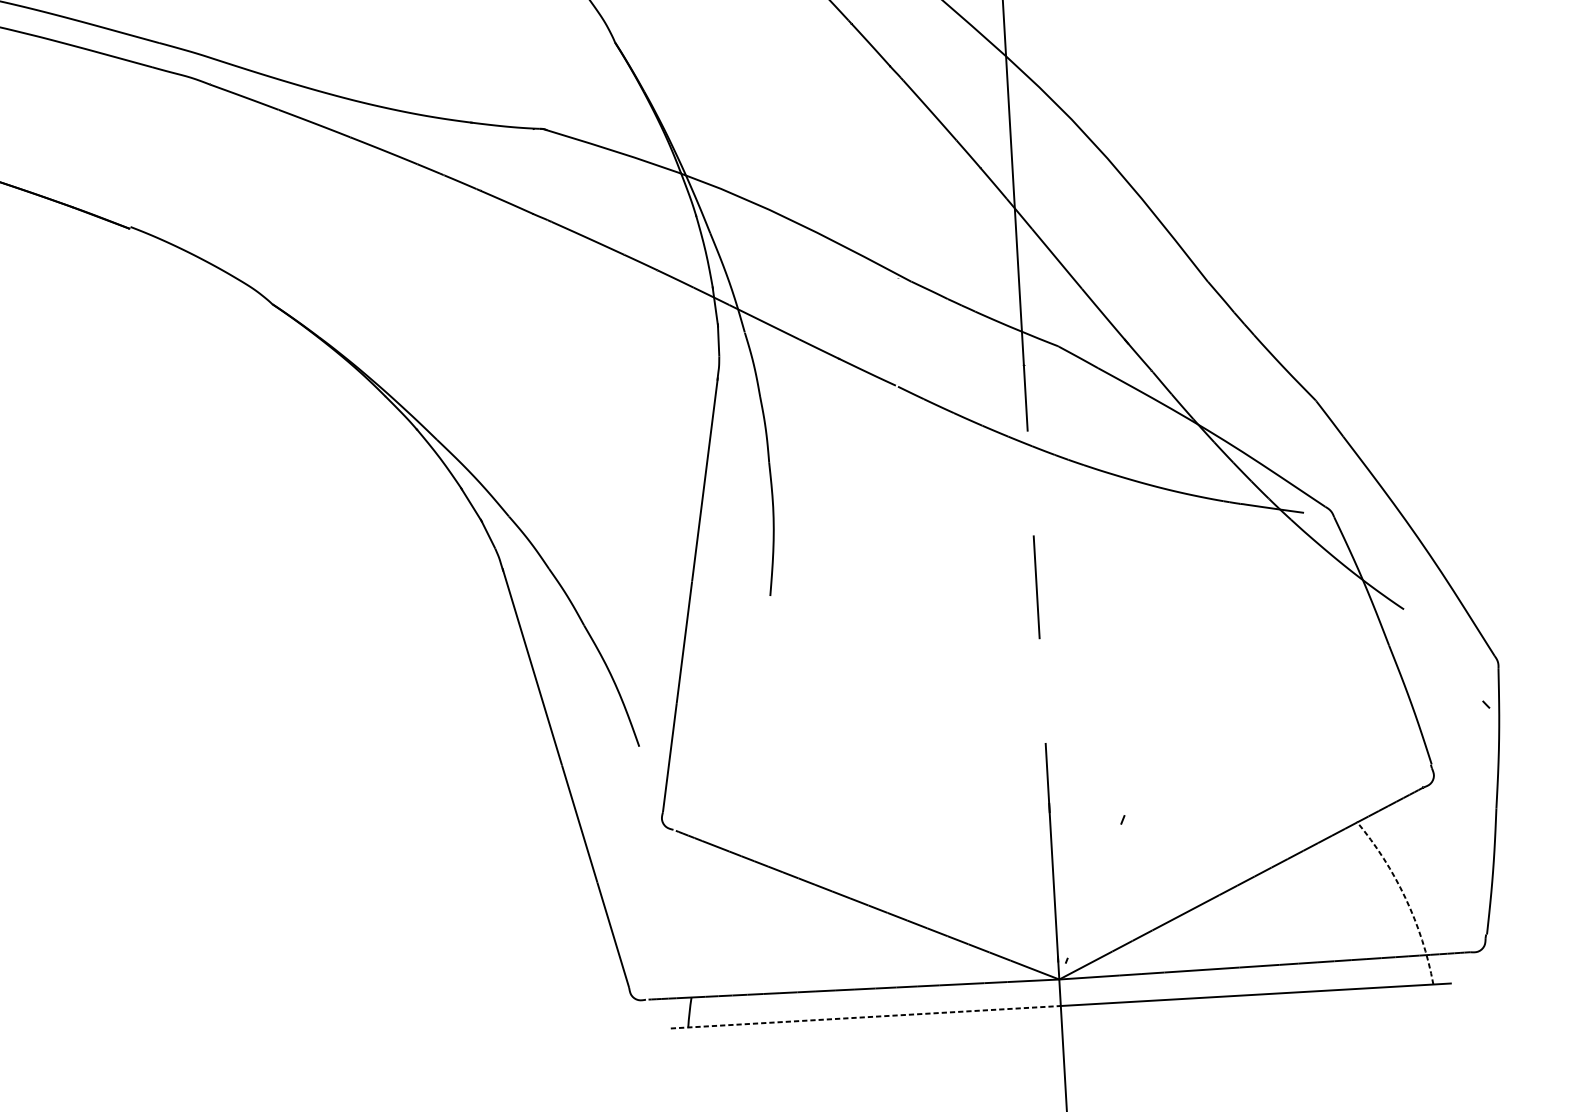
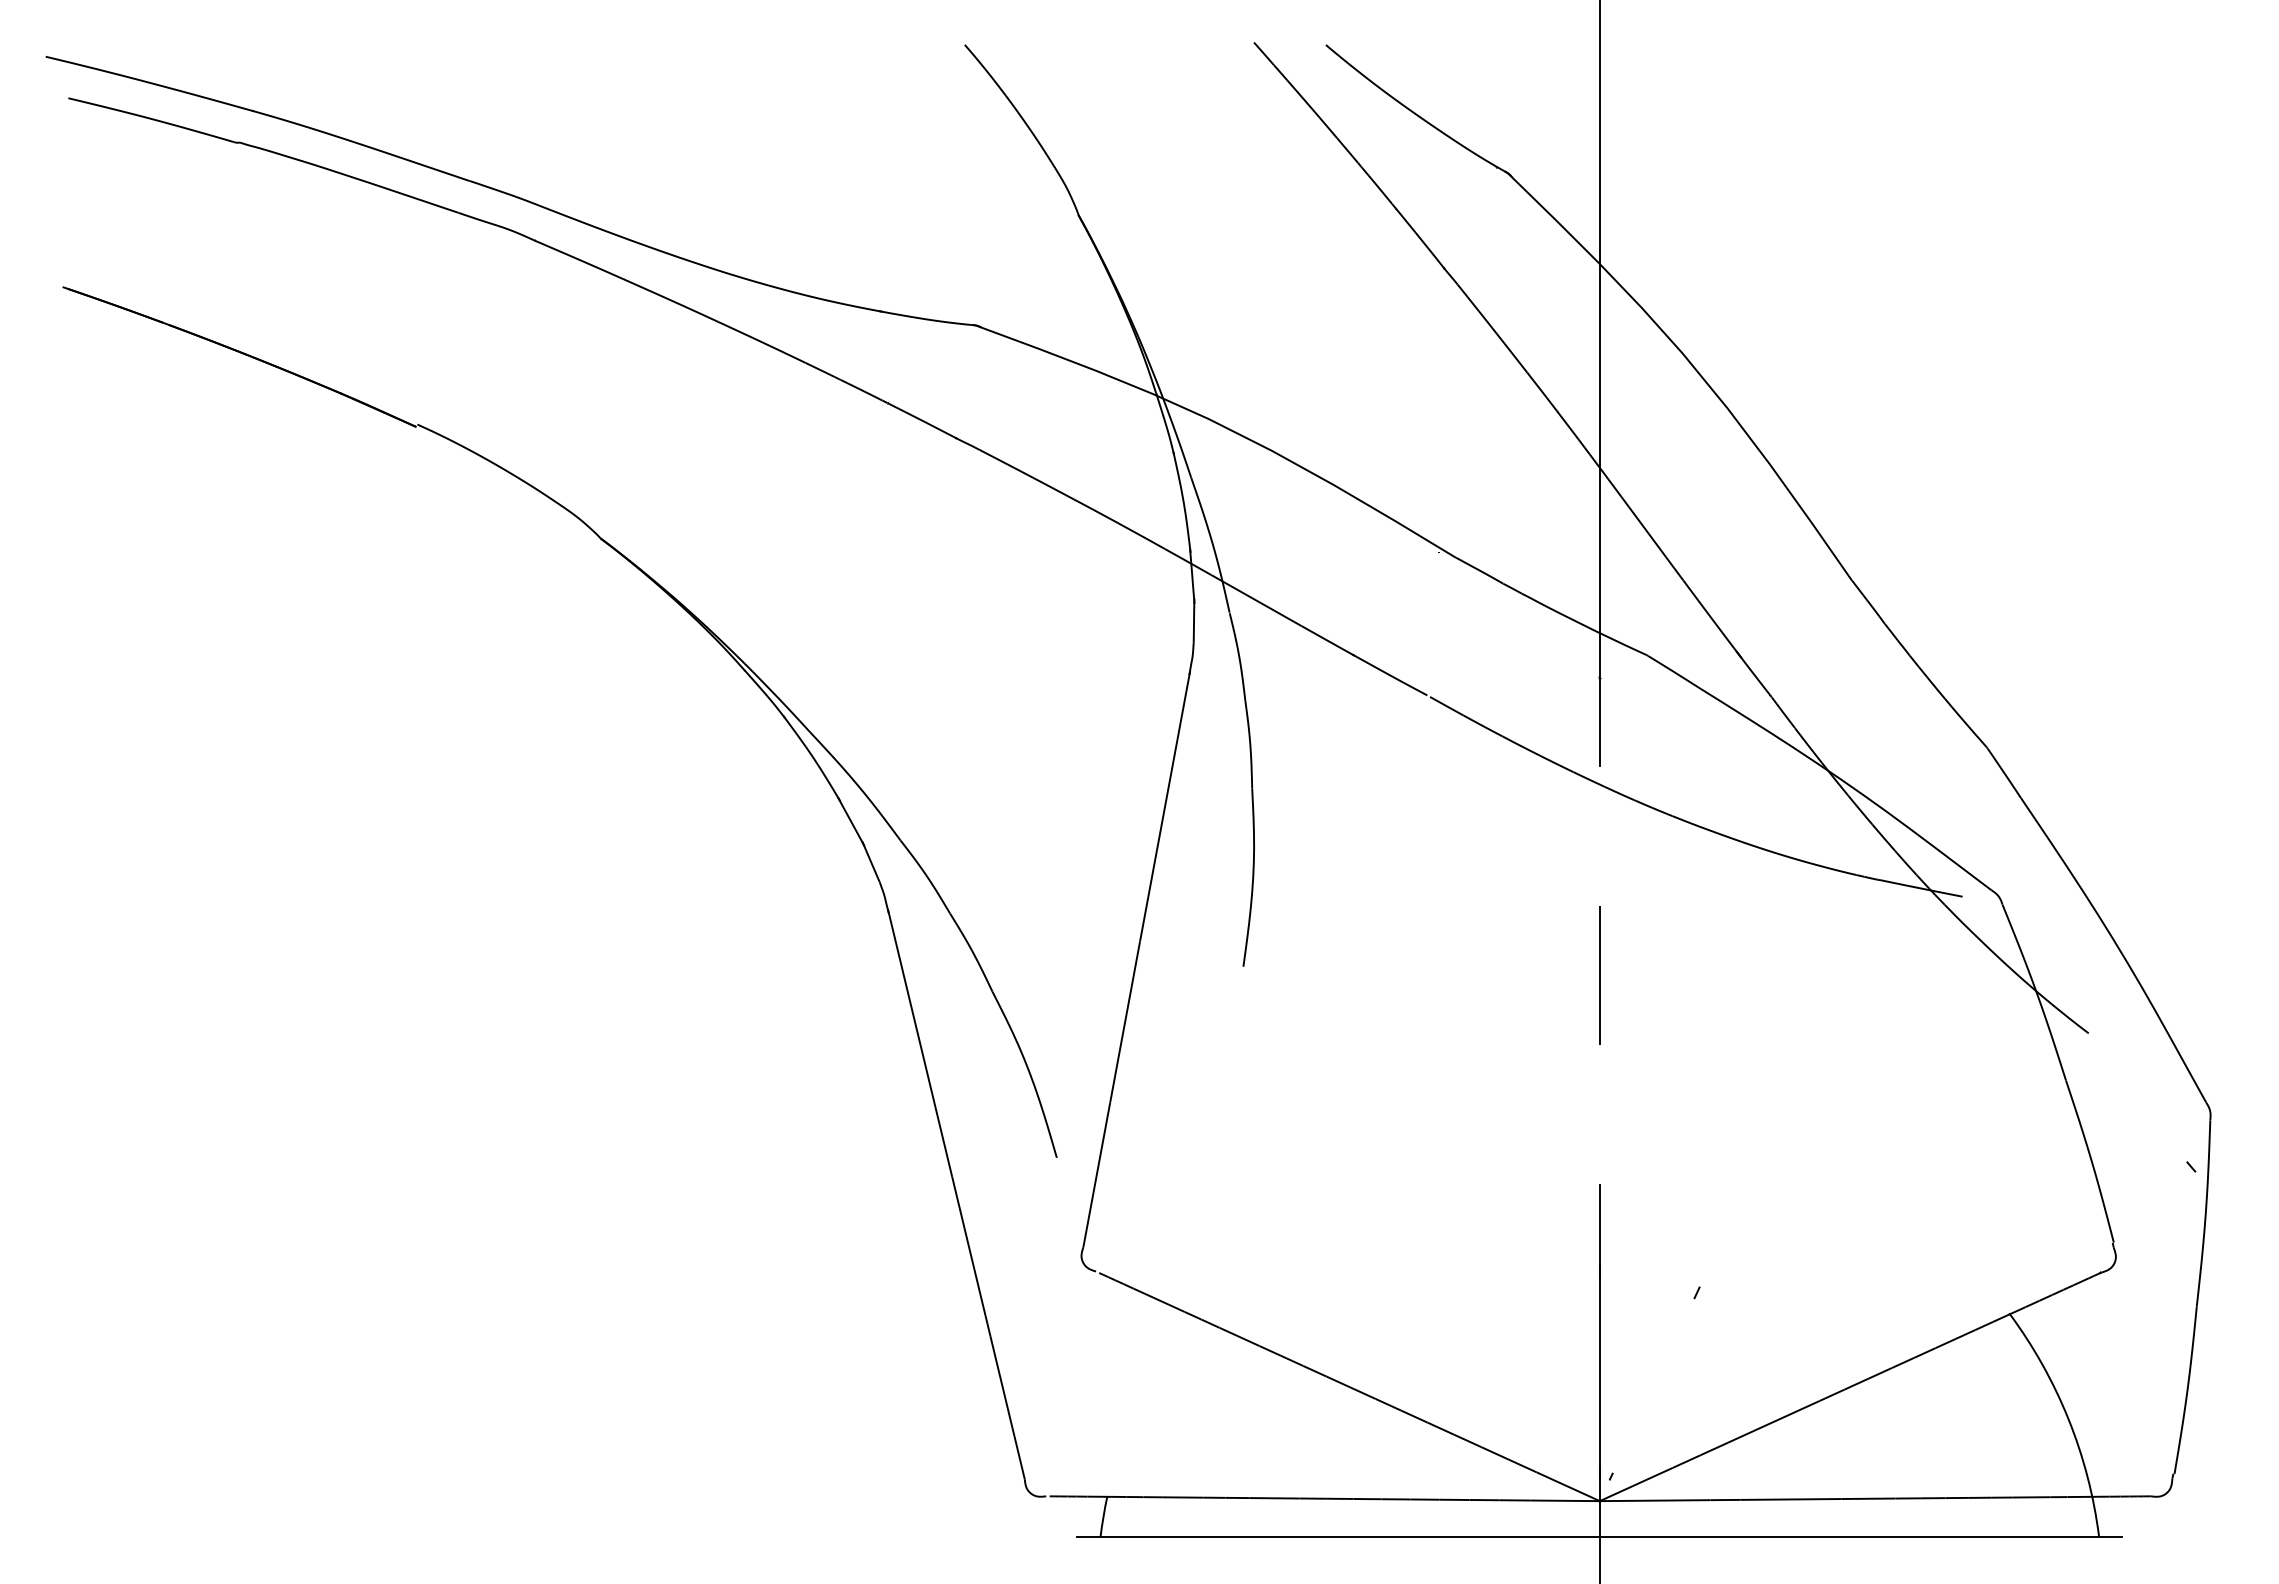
arc: (1405, 898) -> (2068, 1419), dashed -> solid
line: (866, 1017) -> (1339, 1536), dashed -> solid

